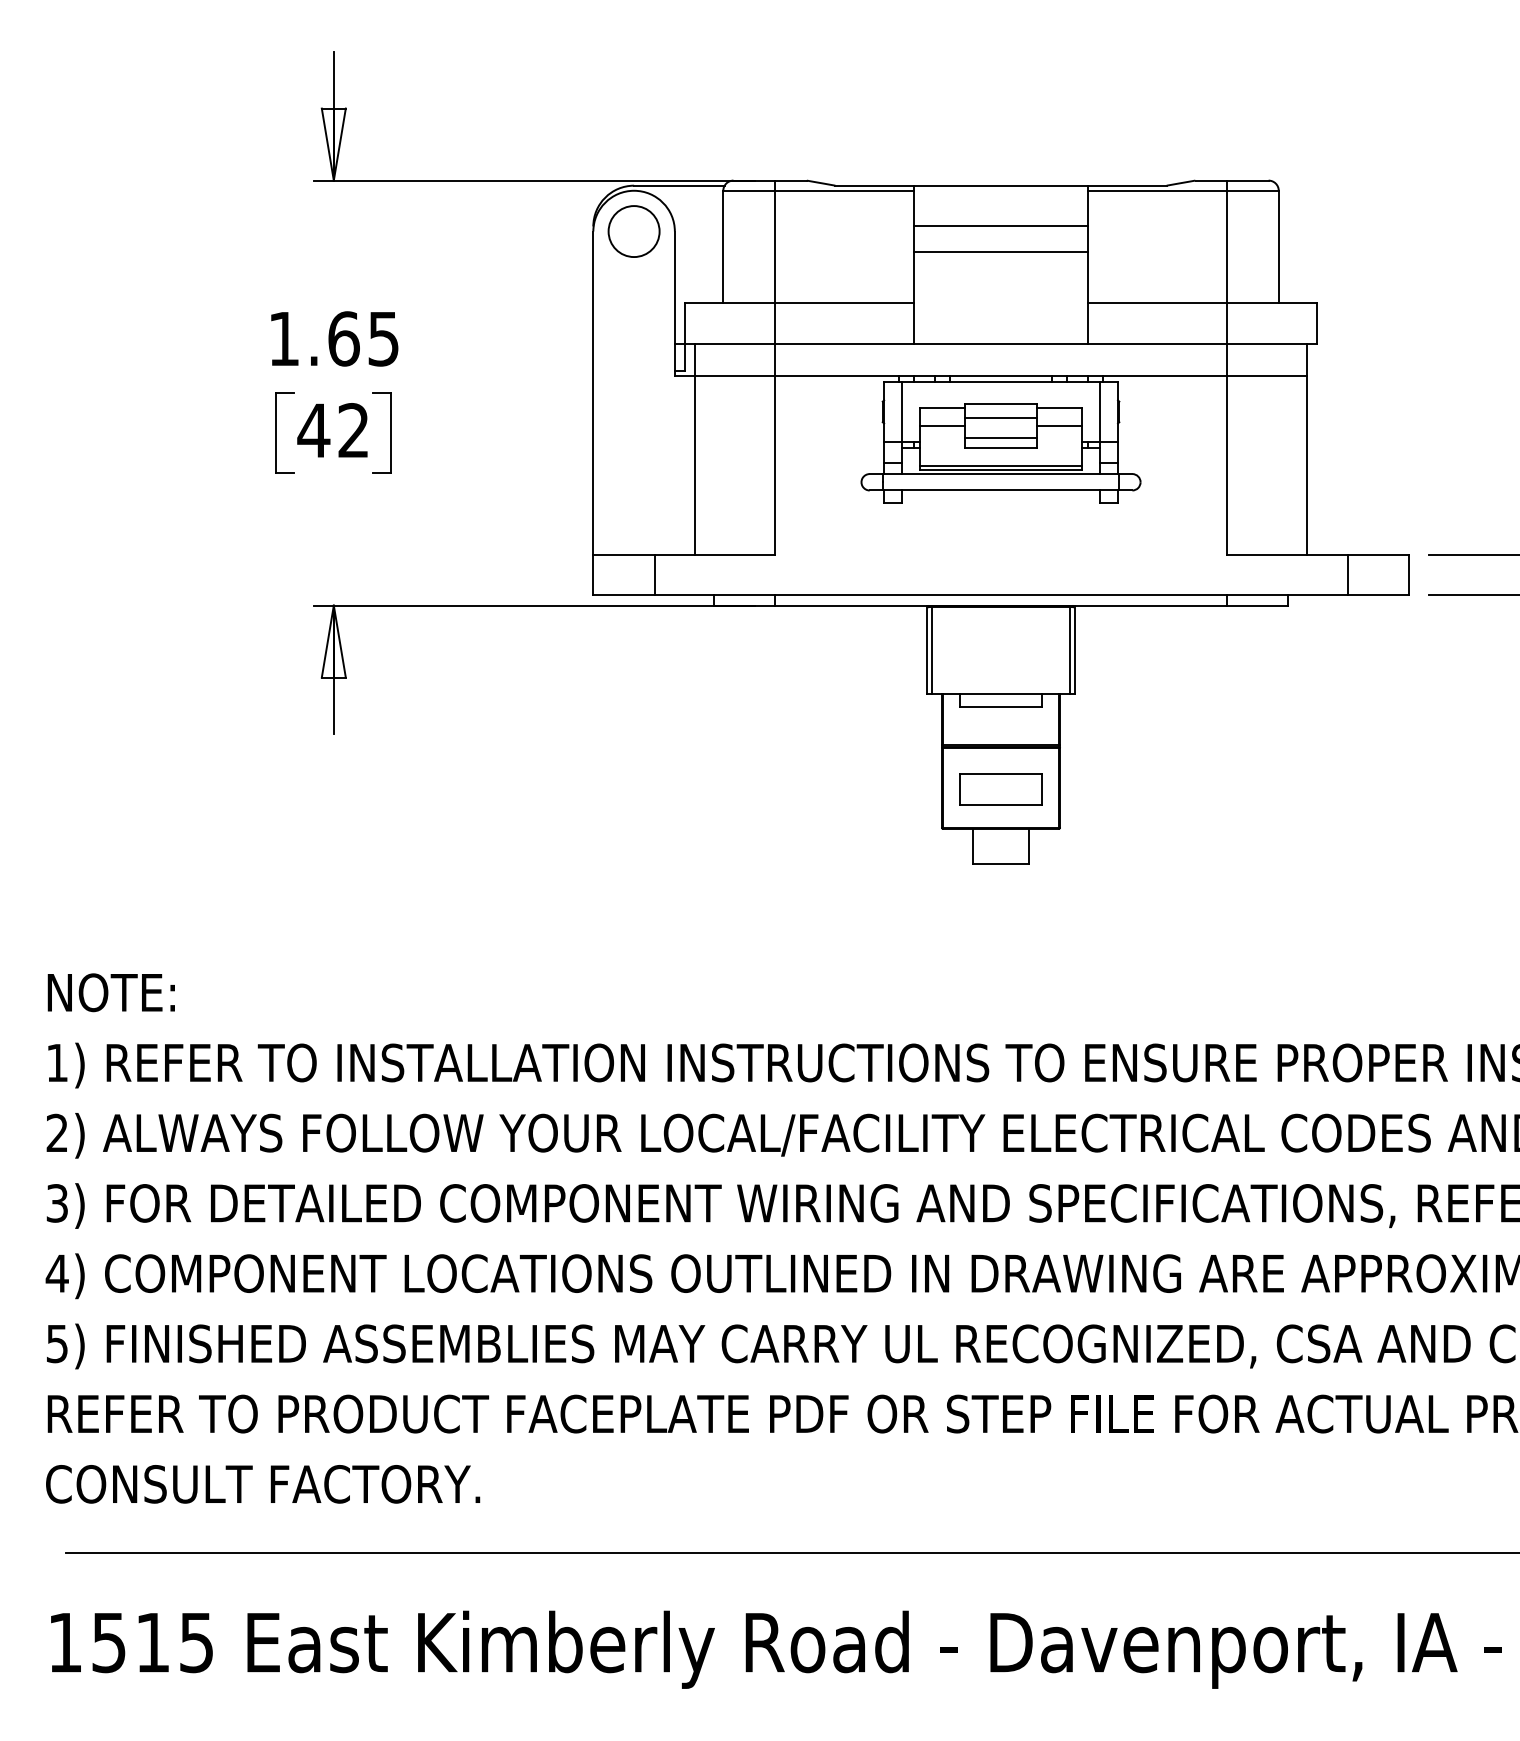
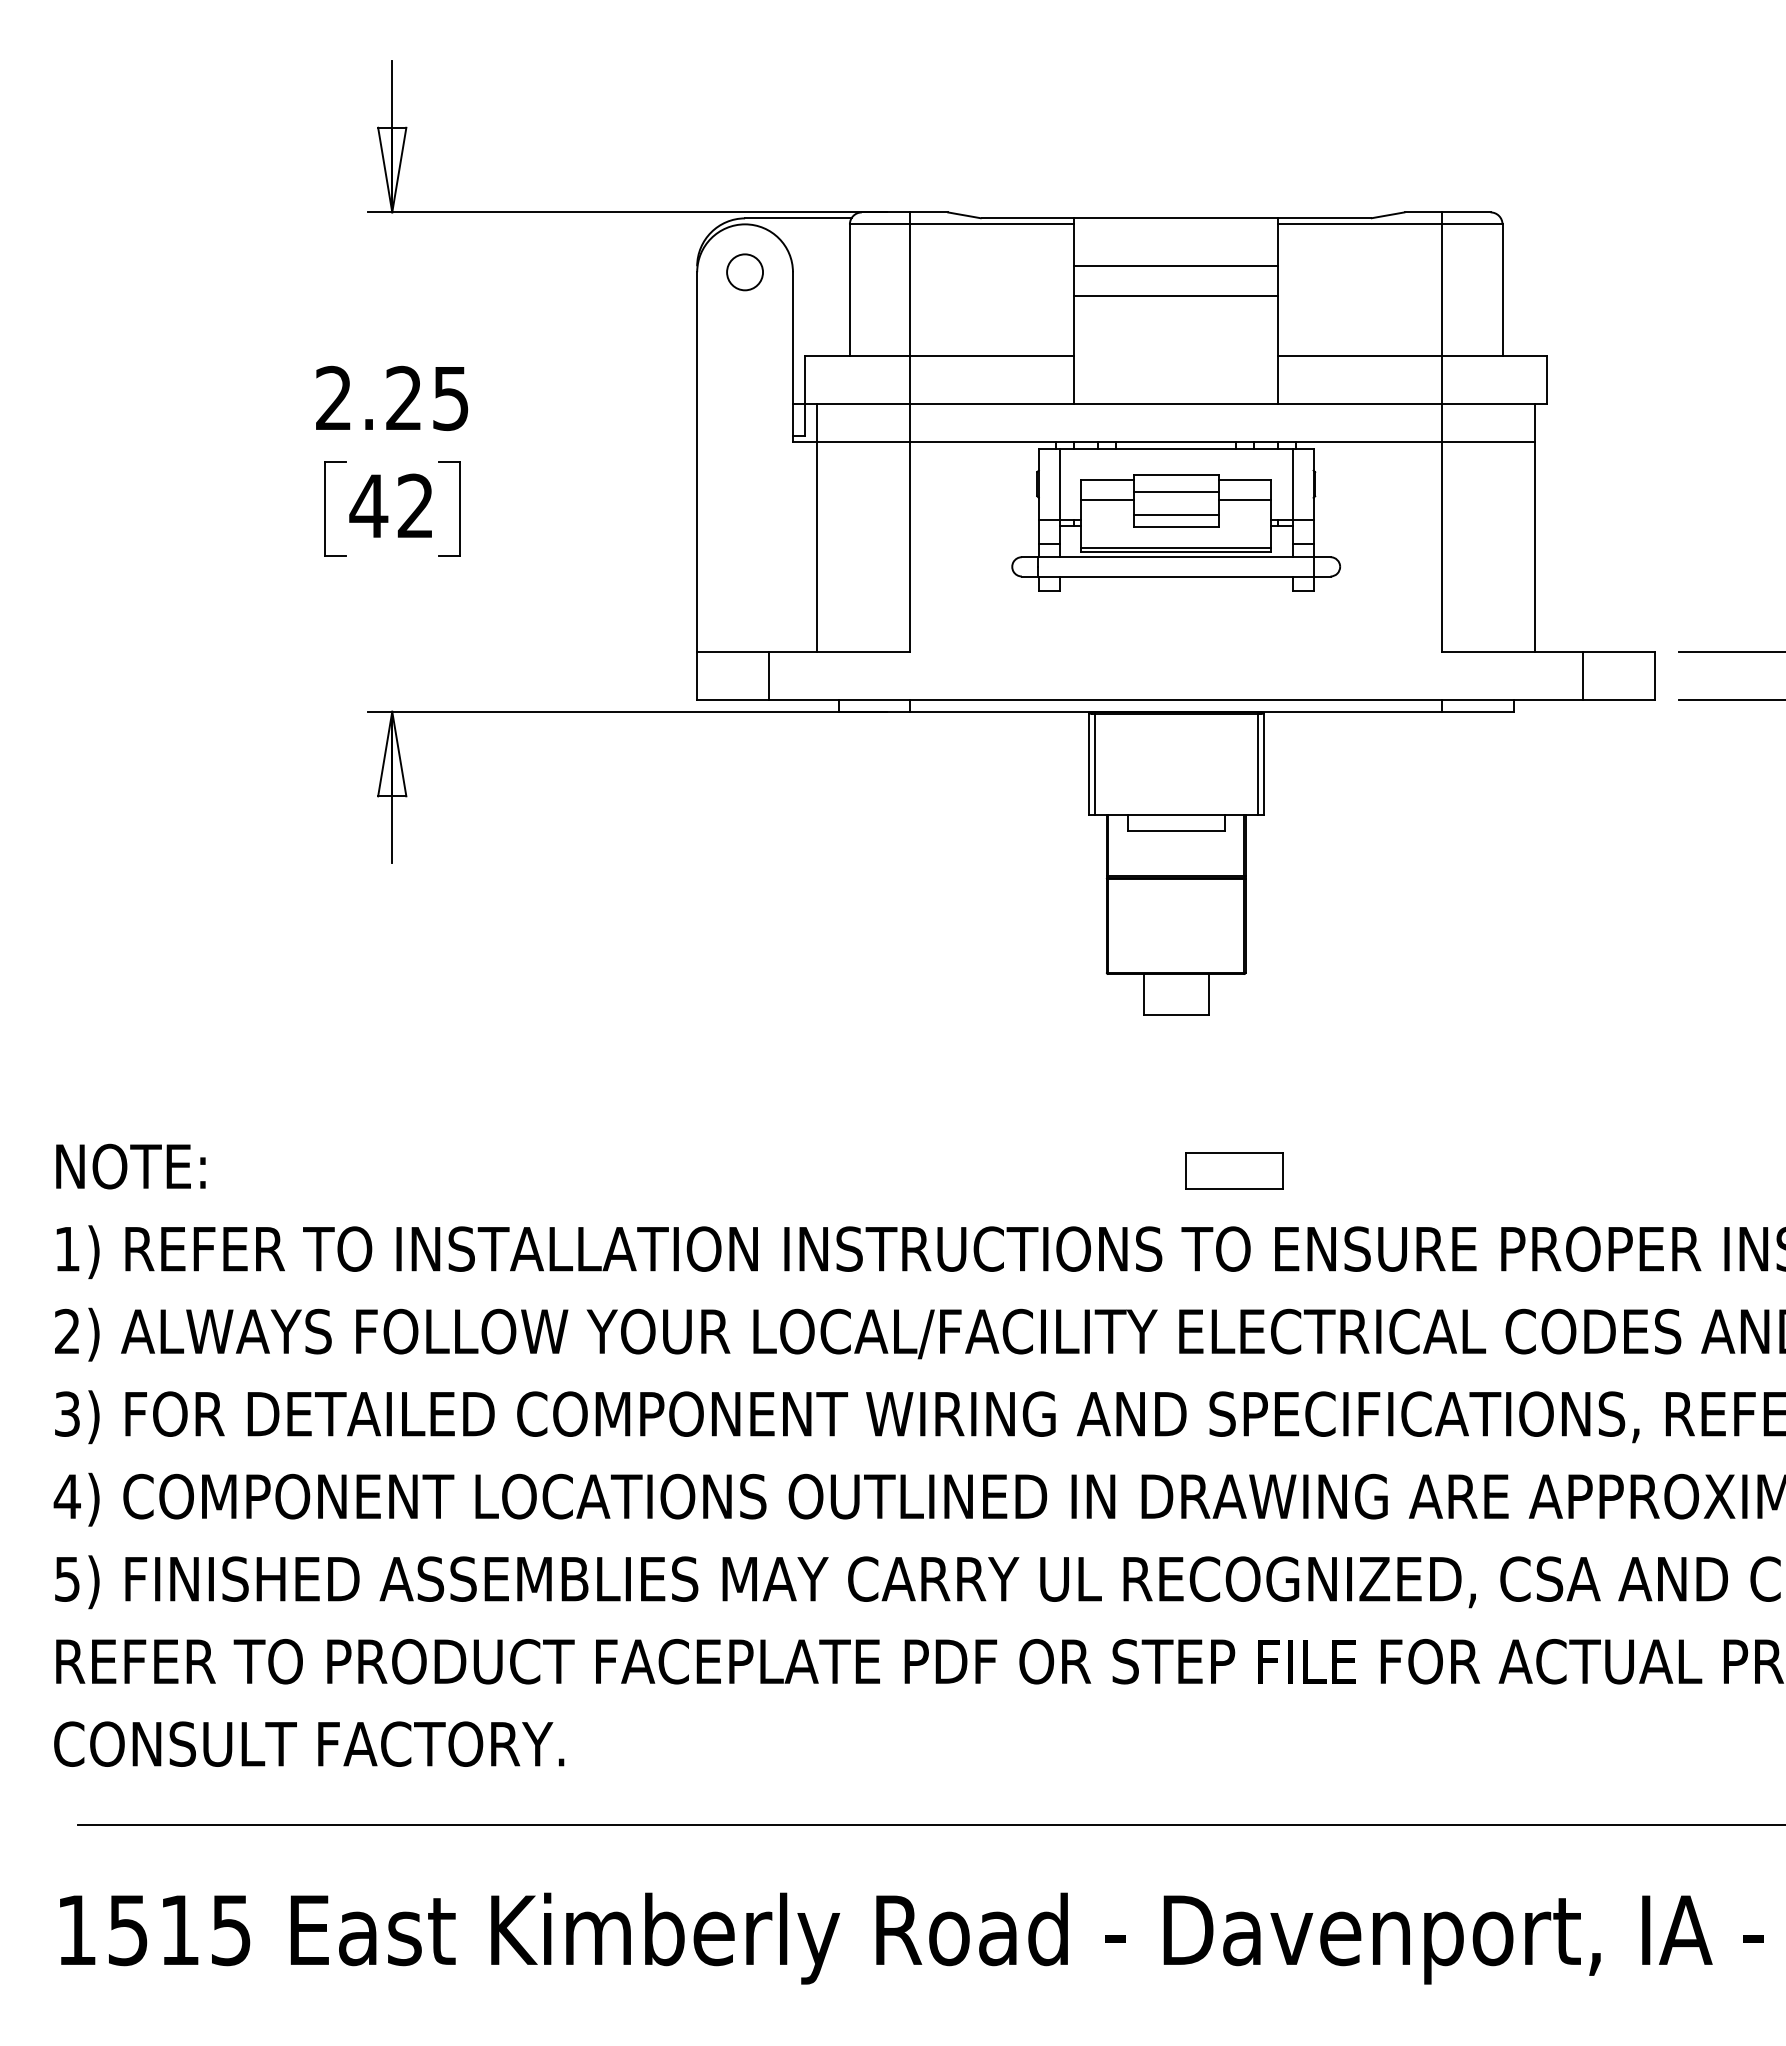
circle: (633, 231) -> (744, 272), size x0.6
text: (314, 338) -> (369, 398), 1.65 -> 2.25
part: (1001, 788) -> (1234, 1170), moved

